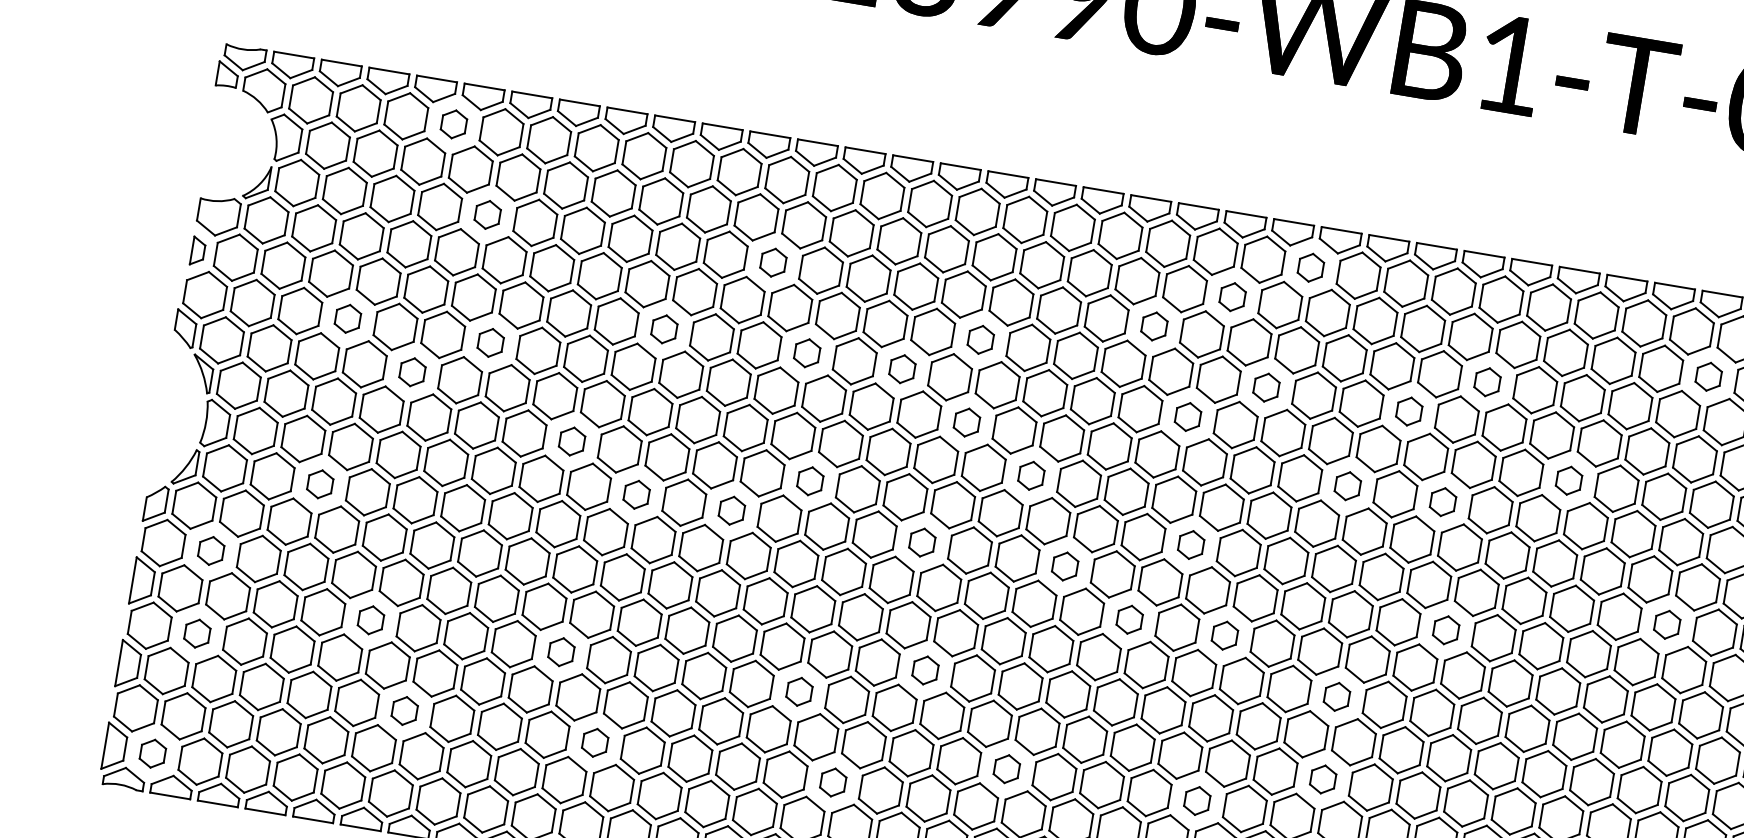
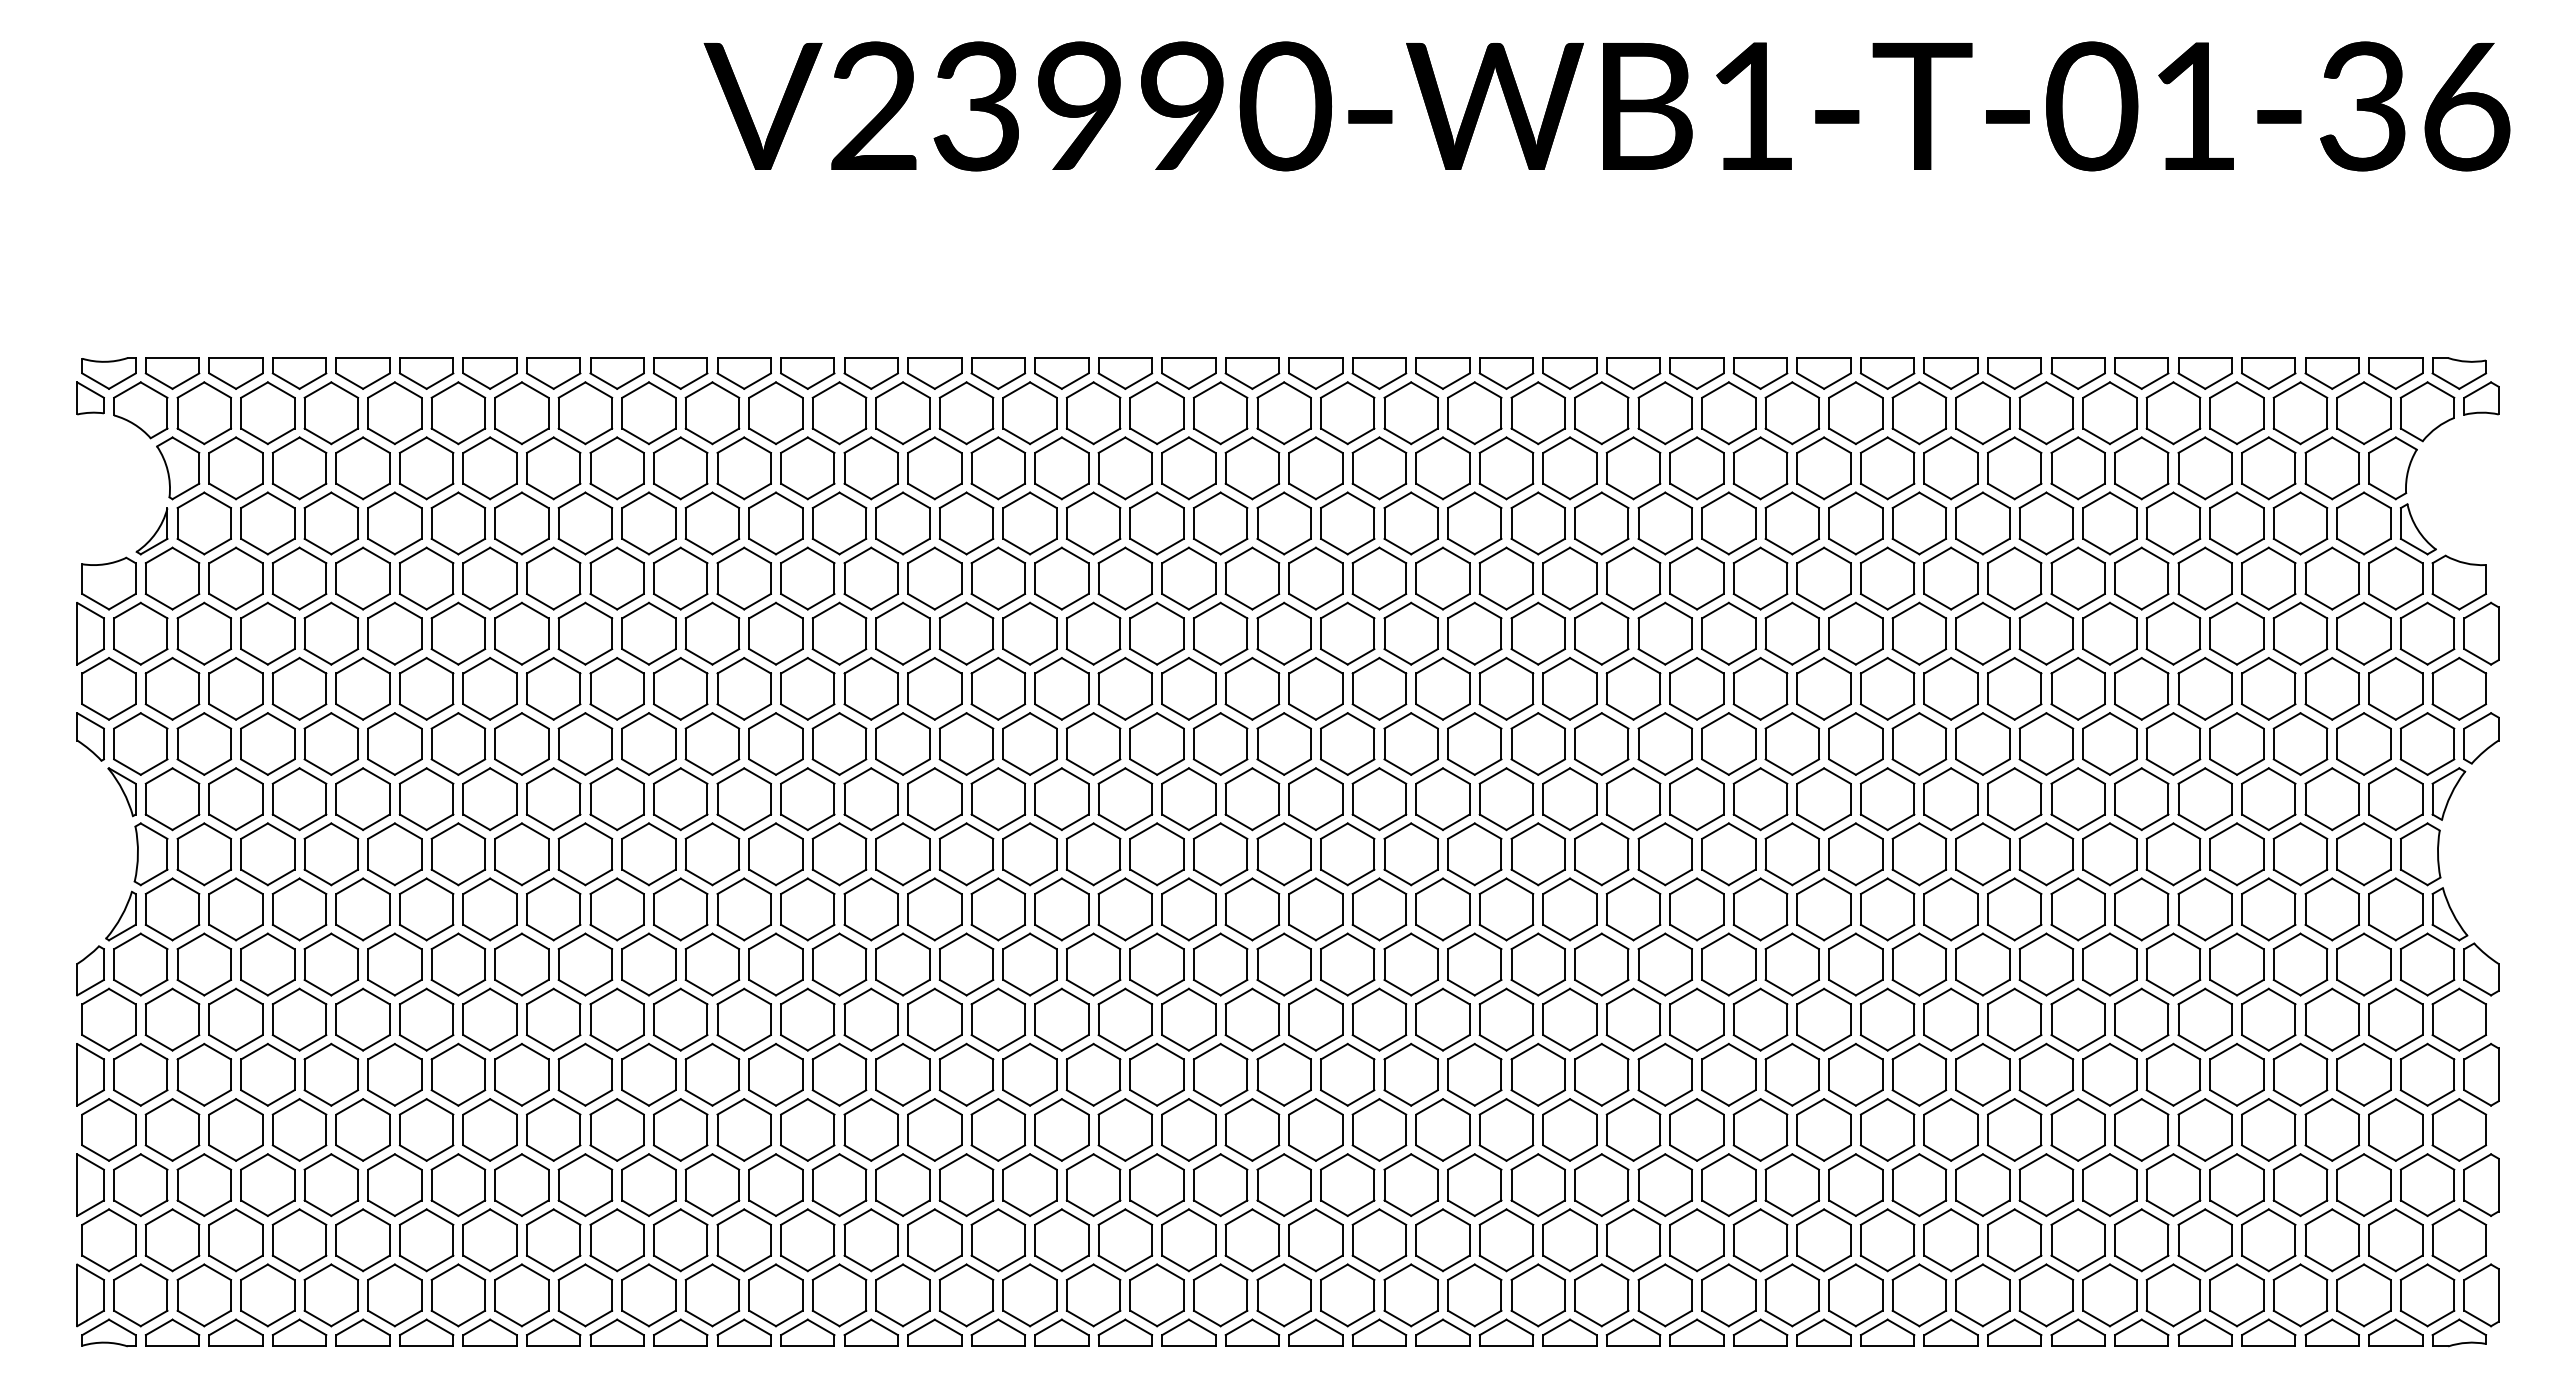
part: (453, 124) -> (394, 413), size x1.67
part: (487, 214) -> (458, 523), size x1.67
part: (198, 251) -> (90, 633), size x1.67
part: (773, 262) -> (839, 523), size x1.67
part: (1310, 267) -> (1537, 413), size x1.67
part: (1232, 297) -> (1442, 468), size x1.67
part: (347, 318) -> (299, 688), size x1.67
part: (1154, 326) -> (1347, 523), size x1.67
part: (664, 329) -> (712, 633), size x1.67
part: (980, 339) -> (1125, 578), size x1.67
part: (490, 342) -> (489, 688), size x1.67
part: (806, 353) -> (902, 633), size x1.67
part: (902, 369) -> (1029, 633), size x1.67
part: (412, 371) -> (394, 743), size x1.67
part: (1708, 376) -> (2077, 468), size x1.67
part: (1486, 382) -> (1791, 523), size x1.67
part: (1266, 387) -> (1506, 578), size x1.67
part: (1408, 411) -> (1696, 578), size x1.67
part: (1187, 416) -> (1410, 633), size x1.67
part: (967, 422) -> (1125, 688), size x1.67
part: (571, 441) -> (616, 799), size x1.67
part: (1031, 475) -> (1220, 743), size x1.67
part: (810, 480) -> (934, 798), size x1.67
part: (1569, 480) -> (1919, 633), size x1.67
part: (320, 484) -> (299, 909), size x1.67
part: (1347, 486) -> (1633, 688), size x1.67
part: (636, 494) -> (712, 854), size x1.67
part: (1443, 501) -> (1760, 688), size x1.67
part: (731, 510) -> (839, 854), size x1.67
part: (922, 542) -> (1093, 854), size x1.67
part: (1190, 544) -> (1442, 798), size x1.67
part: (211, 550) -> (172, 1019), size x1.67
part: (1064, 566) -> (1283, 854), size x1.67
part: (370, 619) -> (394, 1074), size x1.67
part: (1129, 619) -> (1379, 909), size x1.67
part: (1666, 624) -> (2077, 799), size x1.67
part: (1446, 630) -> (1792, 854), size x1.67
part: (197, 633) -> (172, 1129), size x1.67
part: (1224, 635) -> (1506, 909), size x1.67
part: (561, 651) -> (648, 1074), size x1.67
part: (925, 670) -> (1125, 1019), size x1.67
part: (799, 691) -> (966, 1074), size x1.67
part: (1336, 696) -> (1664, 964), size x1.67
part: (404, 711) -> (458, 1185), size x1.67
part: (595, 743) -> (712, 1185), size x1.67
part: (152, 753) -> (140, 1295), size x1.67
part: (1006, 768) -> (1252, 1129), size x1.67
part: (1322, 779) -> (1664, 1074), size x1.67
part: (832, 782) -> (1029, 1184), size x1.67
part: (1197, 800) -> (1506, 1129), size x1.67

